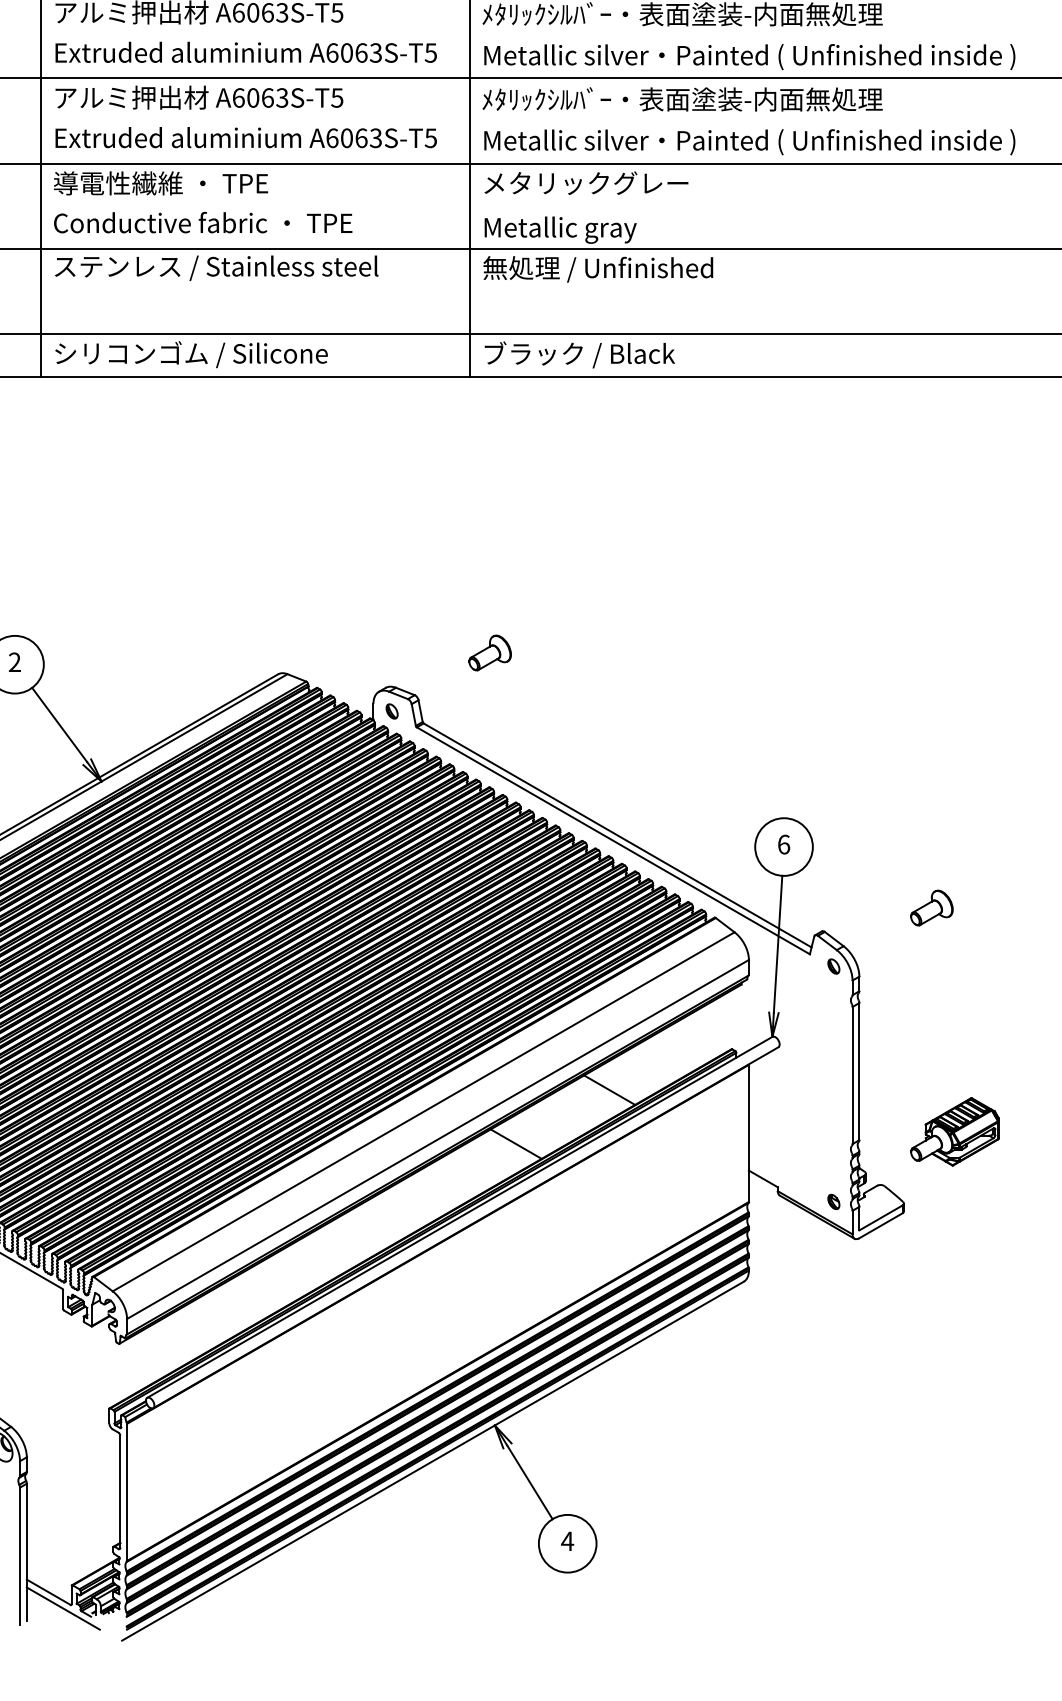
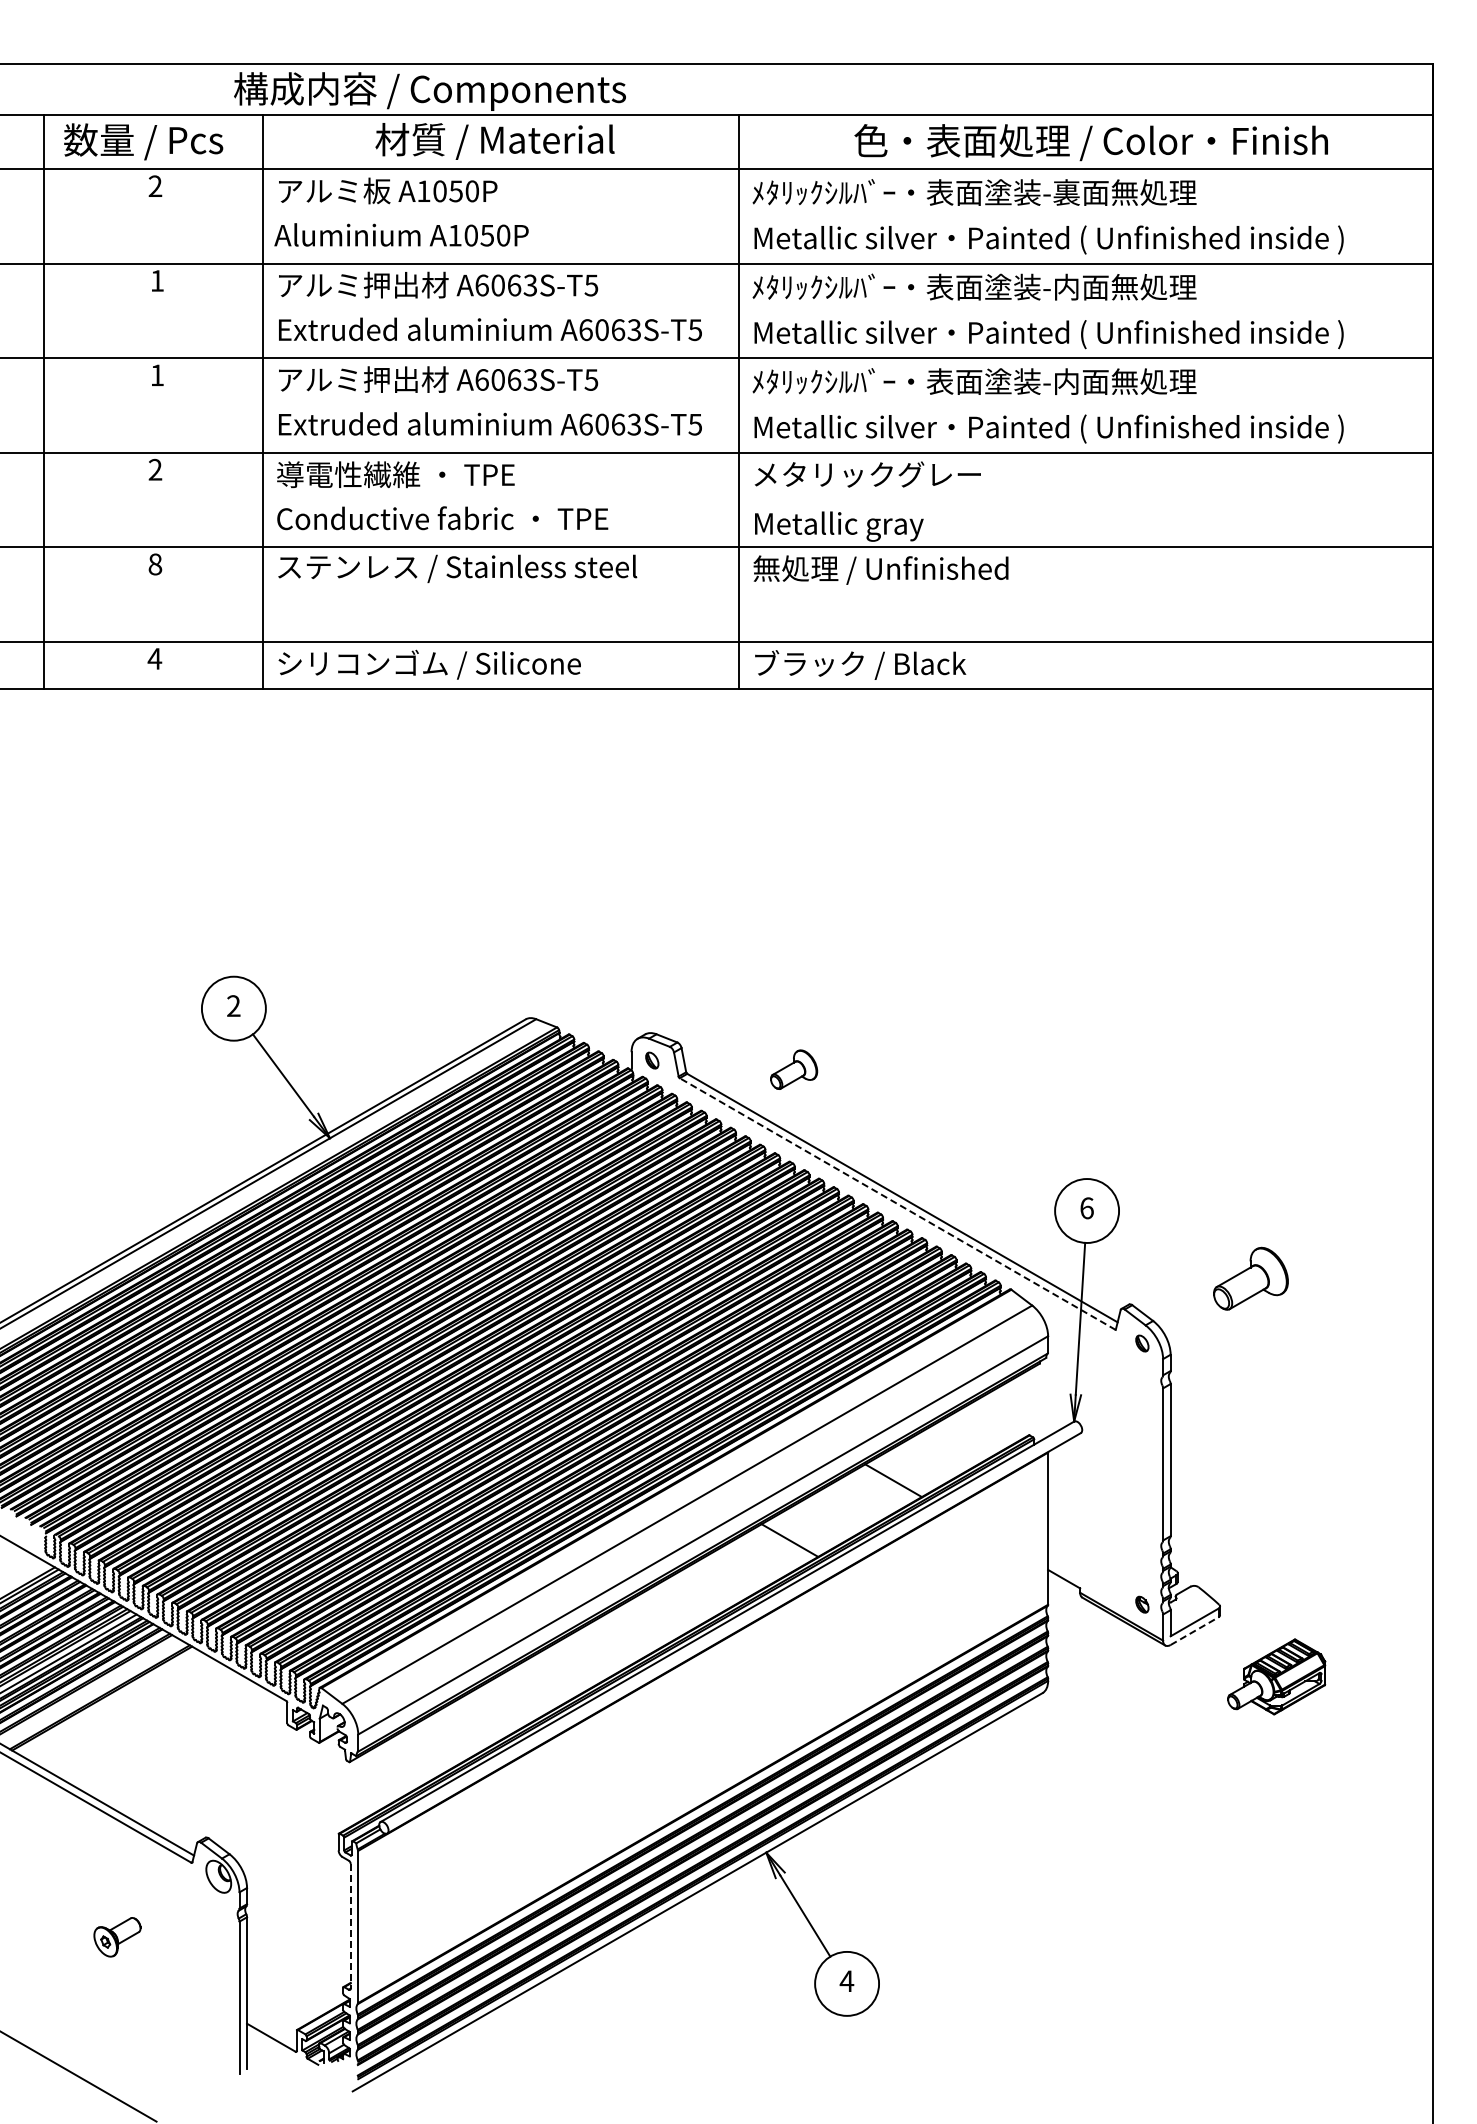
part: (490, 652) -> (794, 1069), moved
line: (613, 841) -> (897, 1204), solid -> dashed
part: (932, 907) -> (1251, 1278), size x1.6
part: (954, 1131) -> (1276, 1676), moved
line: (880, 1226) -> (1194, 1631), solid -> dashed
line: (120, 1492) -> (350, 1926), solid -> dashed
line: (63, 1608) -> (287, 2055), removed

